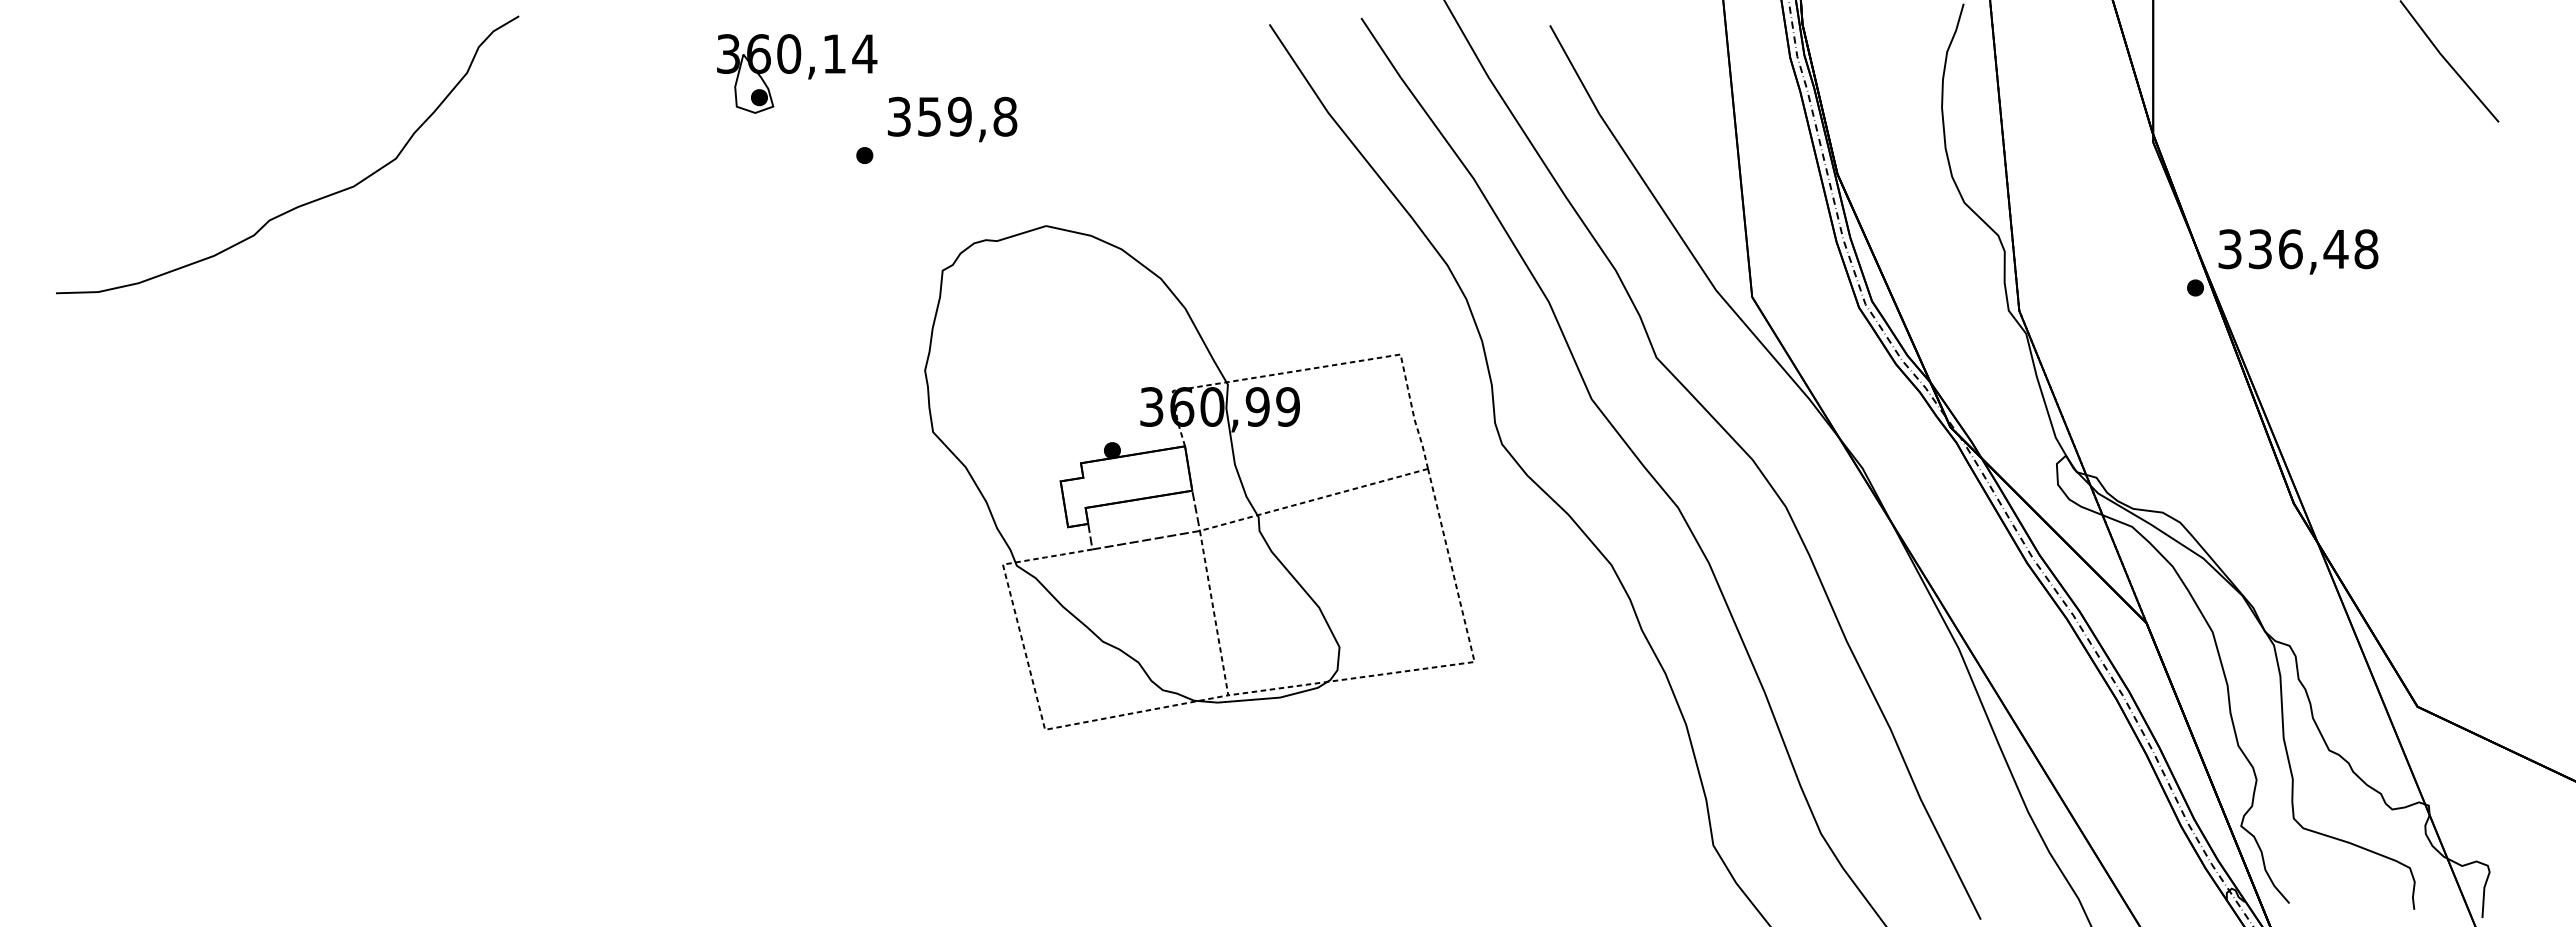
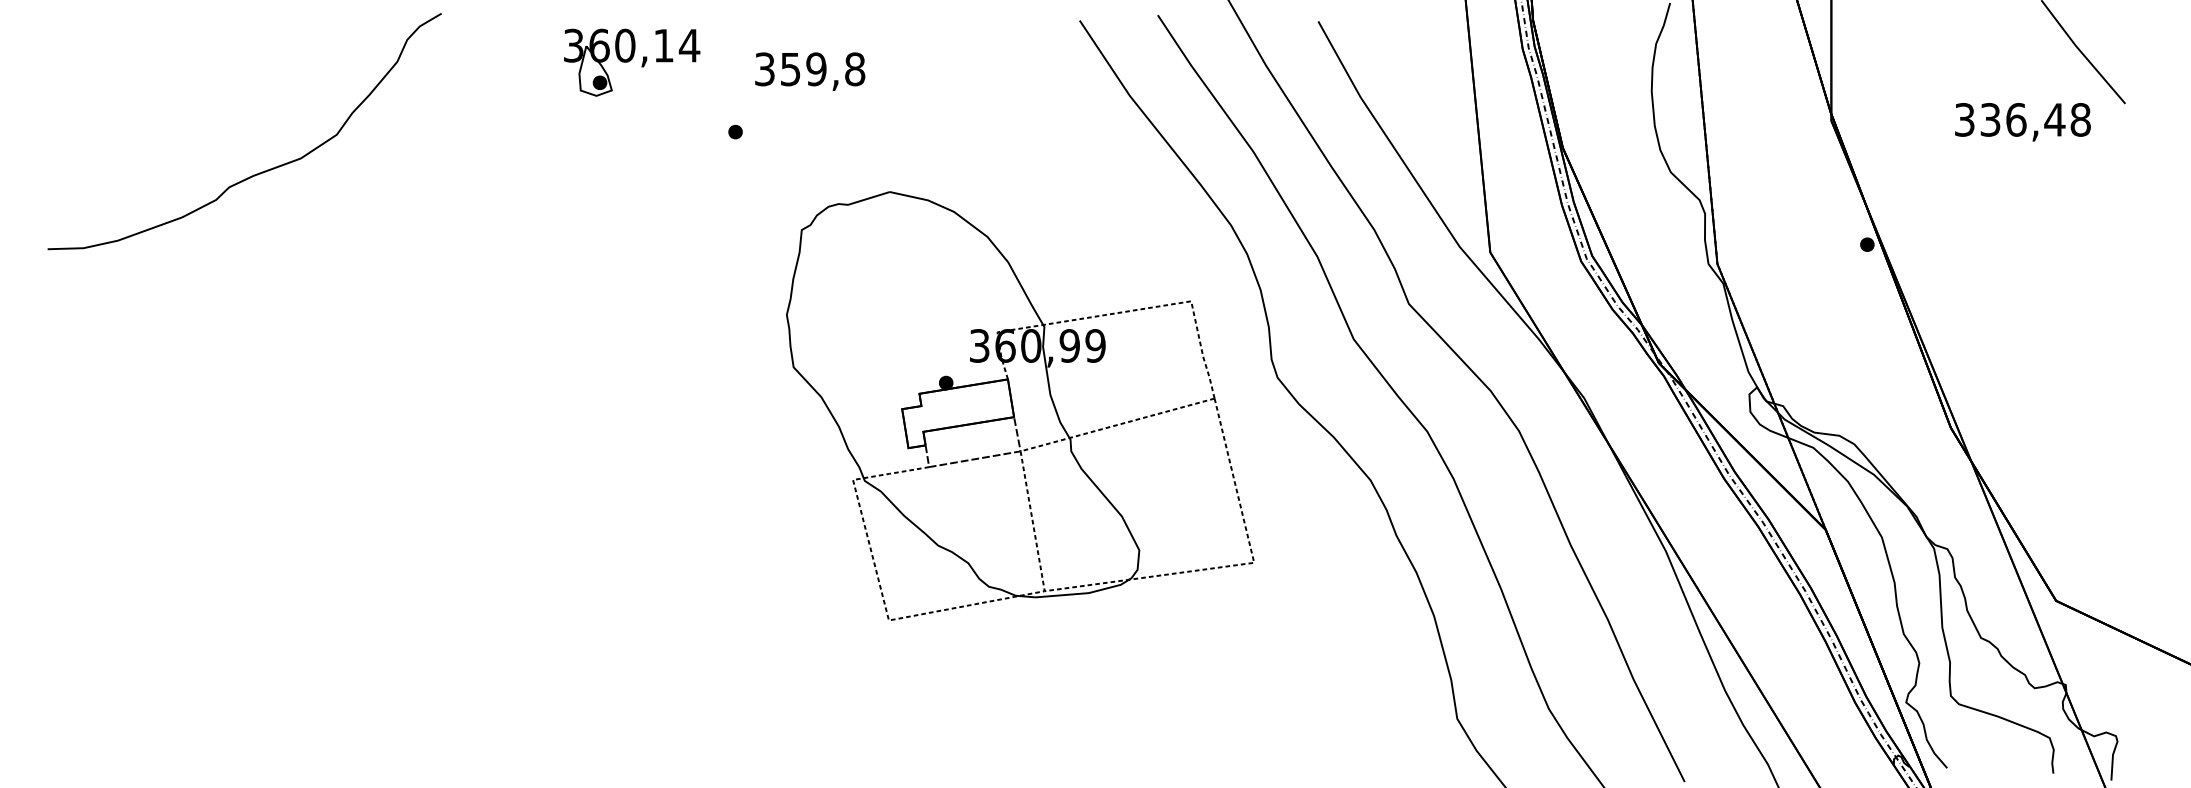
part: (797, 73) -> (632, 62), moved
text: (952, 119) -> (810, 71), moved
text: (2298, 251) -> (2022, 121), moved

